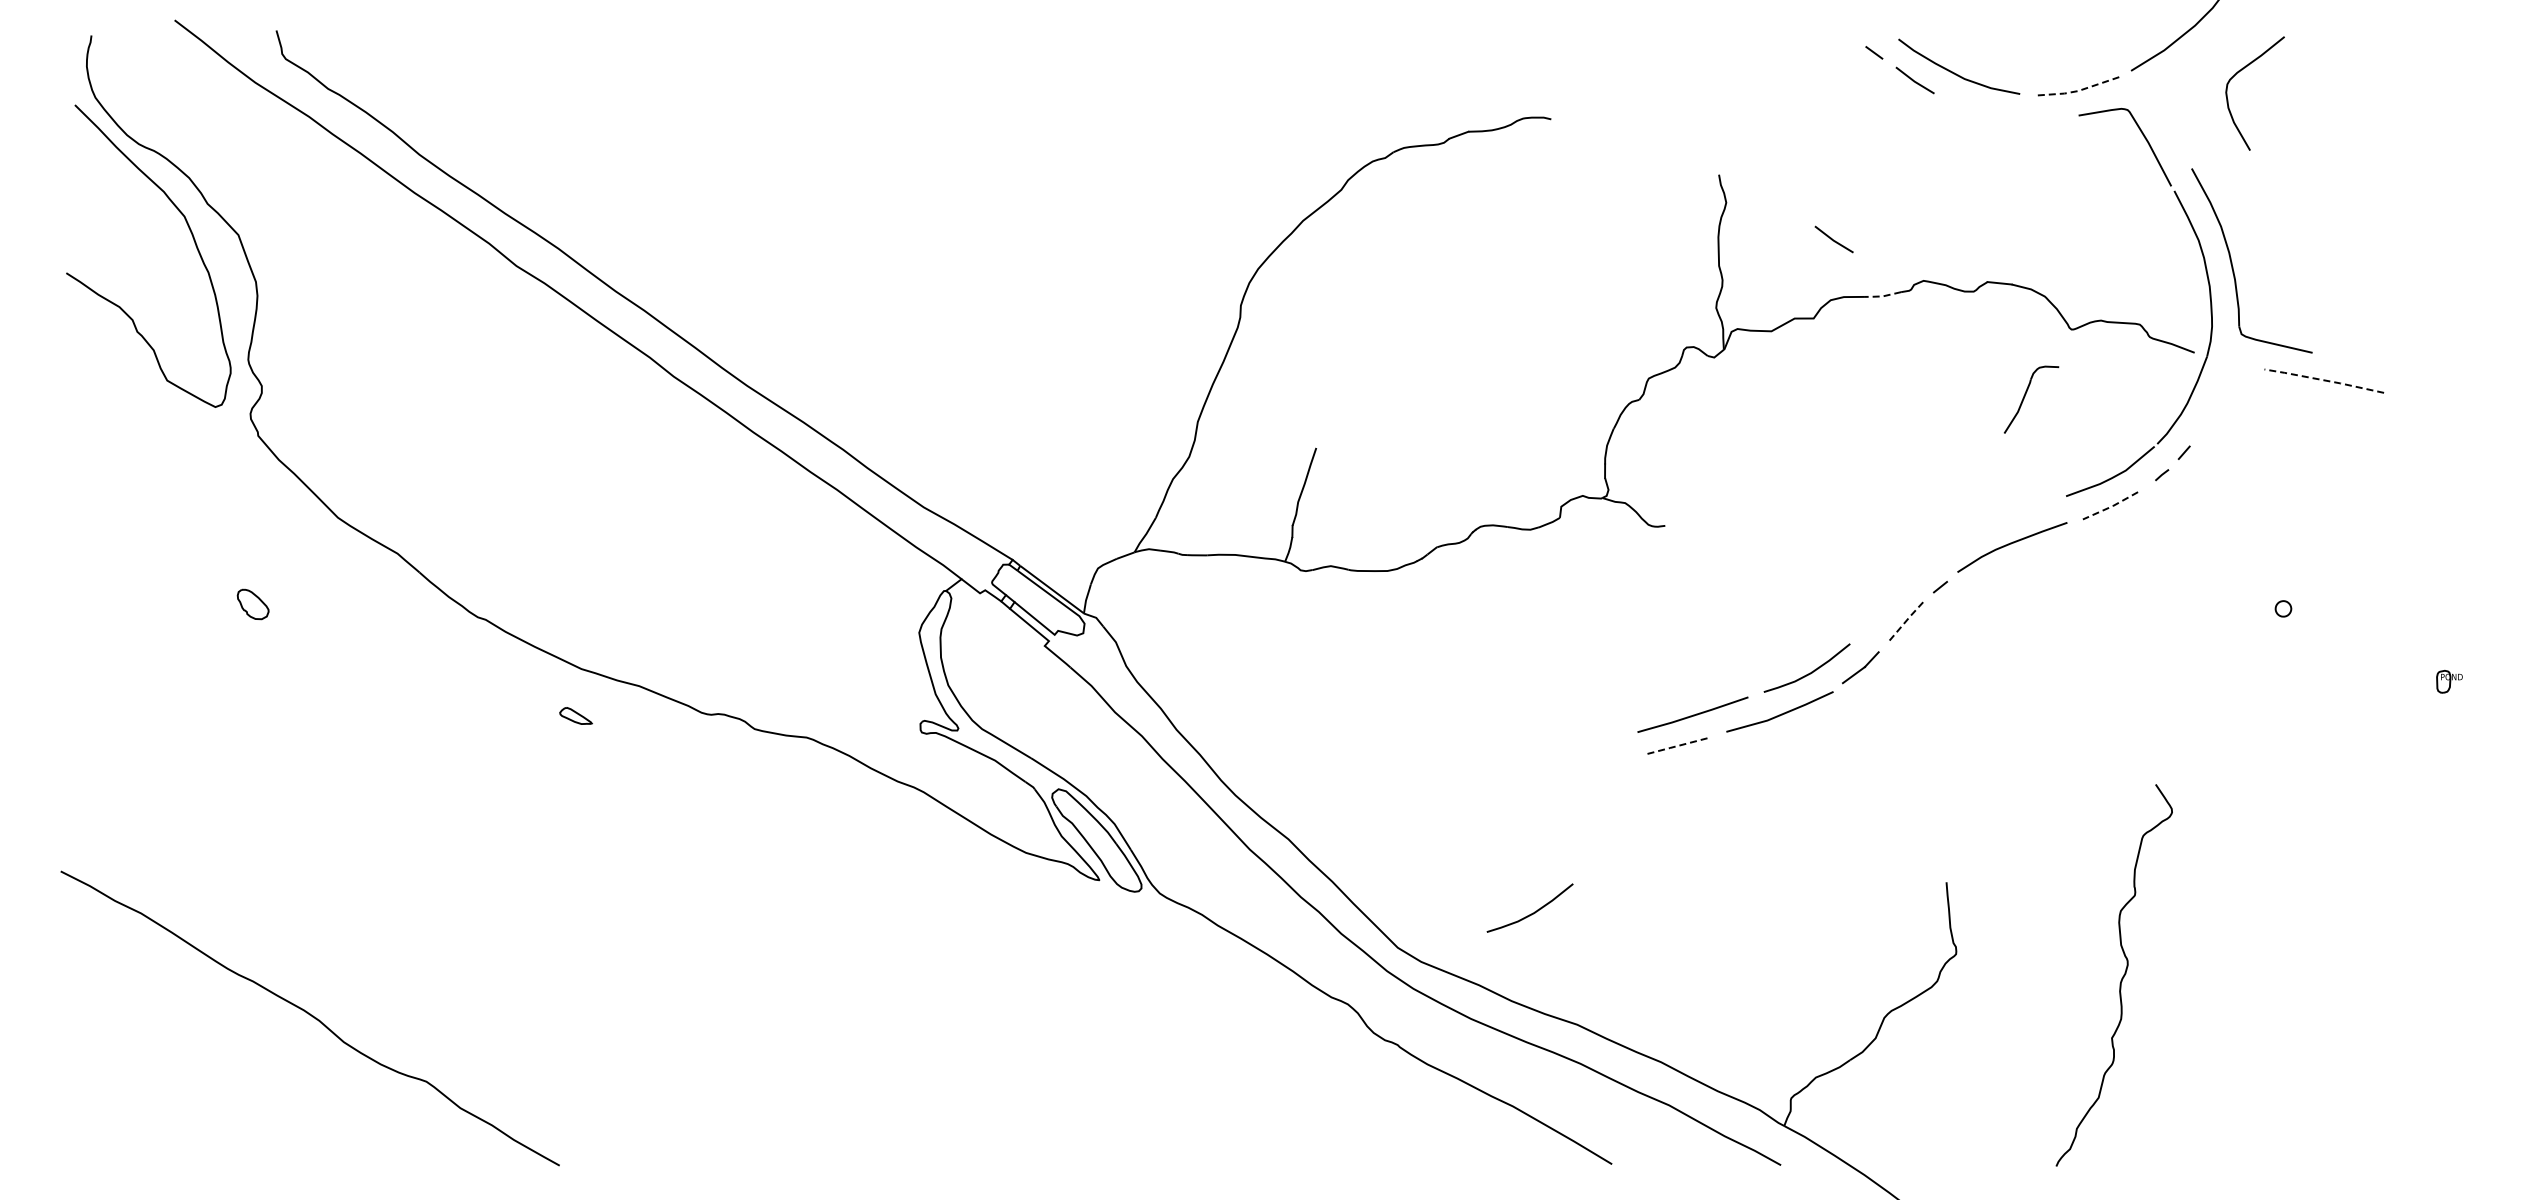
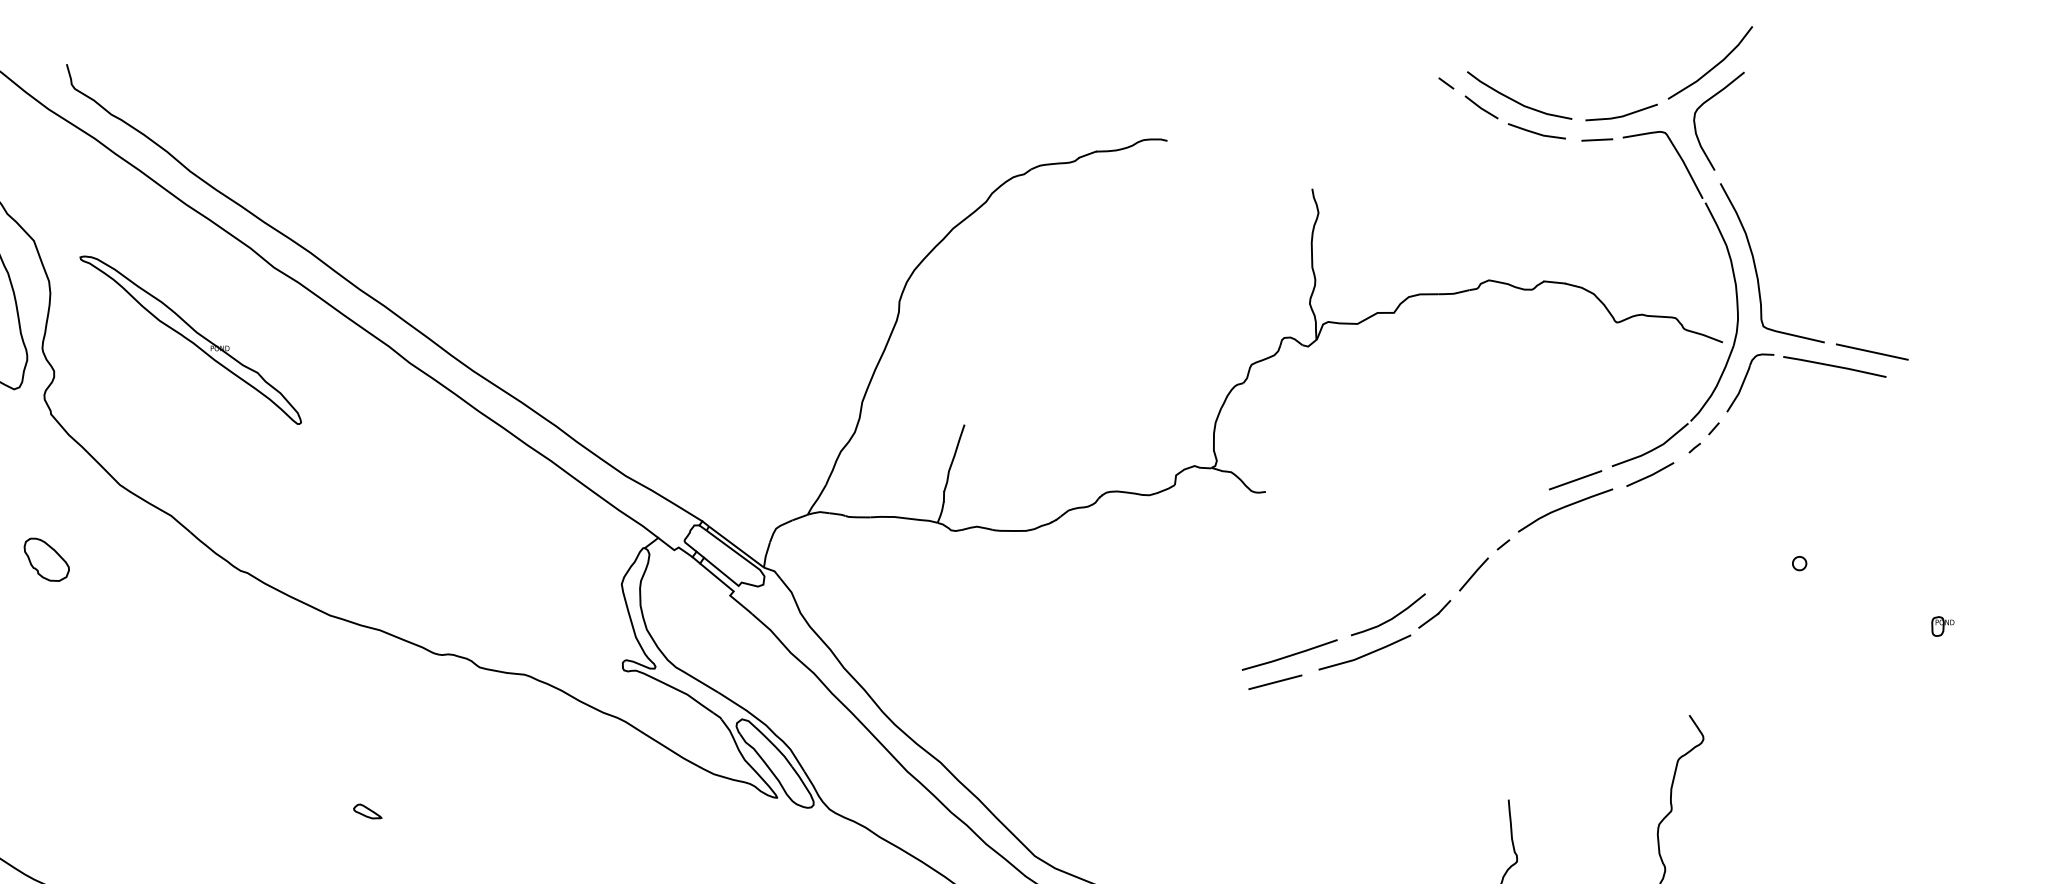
curve: (2238, 73) -> (1704, 103), moved
line: (2078, 91) -> (1622, 116), dashed -> solid
line: (1978, 109) -> (1536, 132), added
line: (2048, 118) -> (1596, 140), added
line: (1833, 239) -> (1411, 244), removed
line: (1882, 296) -> (1453, 293), dashed -> solid
part: (419, 350) -> (190, 340), added
line: (2367, 363) -> (1872, 351), added
line: (2323, 380) -> (1834, 366), dashed -> solid
part: (2025, 396) -> (1745, 380), moved
line: (2111, 506) -> (1651, 475), dashed -> solid
line: (2023, 511) -> (1575, 479), added
part: (252, 604) -> (46, 559), size x1.67
line: (1906, 620) -> (1474, 573), dashed -> solid
part: (575, 715) -> (367, 811), moved
line: (1675, 746) -> (1274, 682), dashed -> solid
curve: (1532, 912) -> (1151, 825), removed

